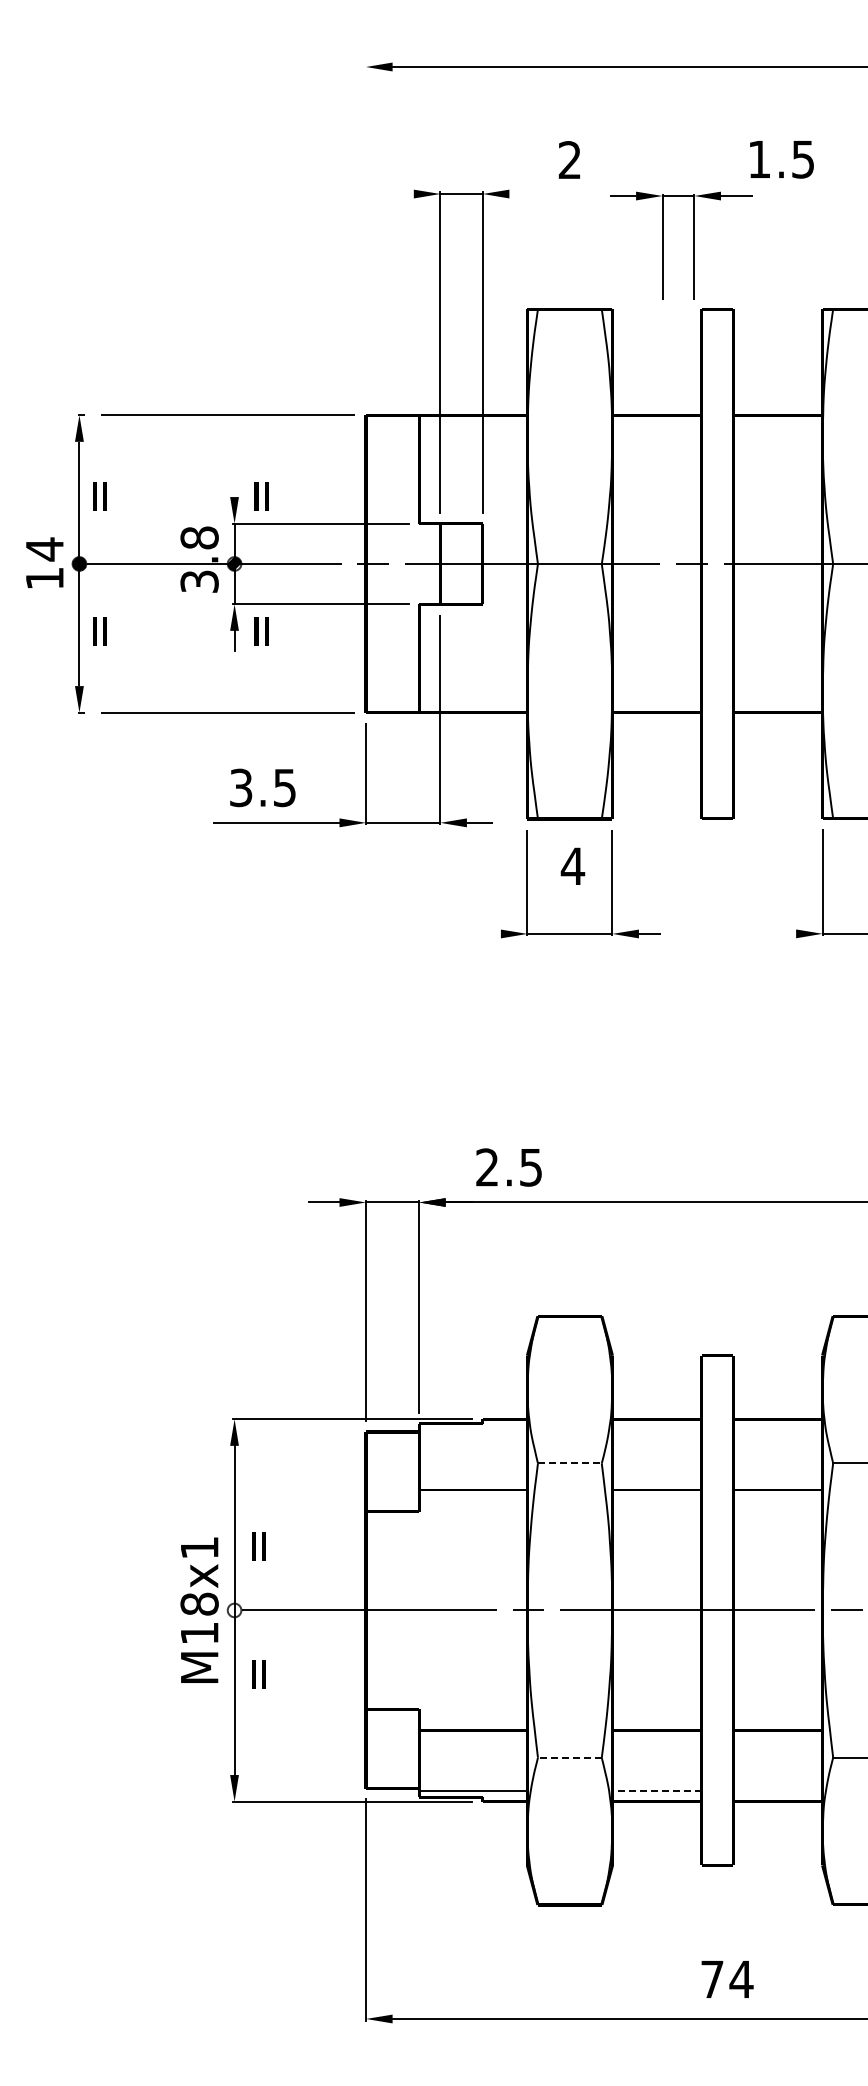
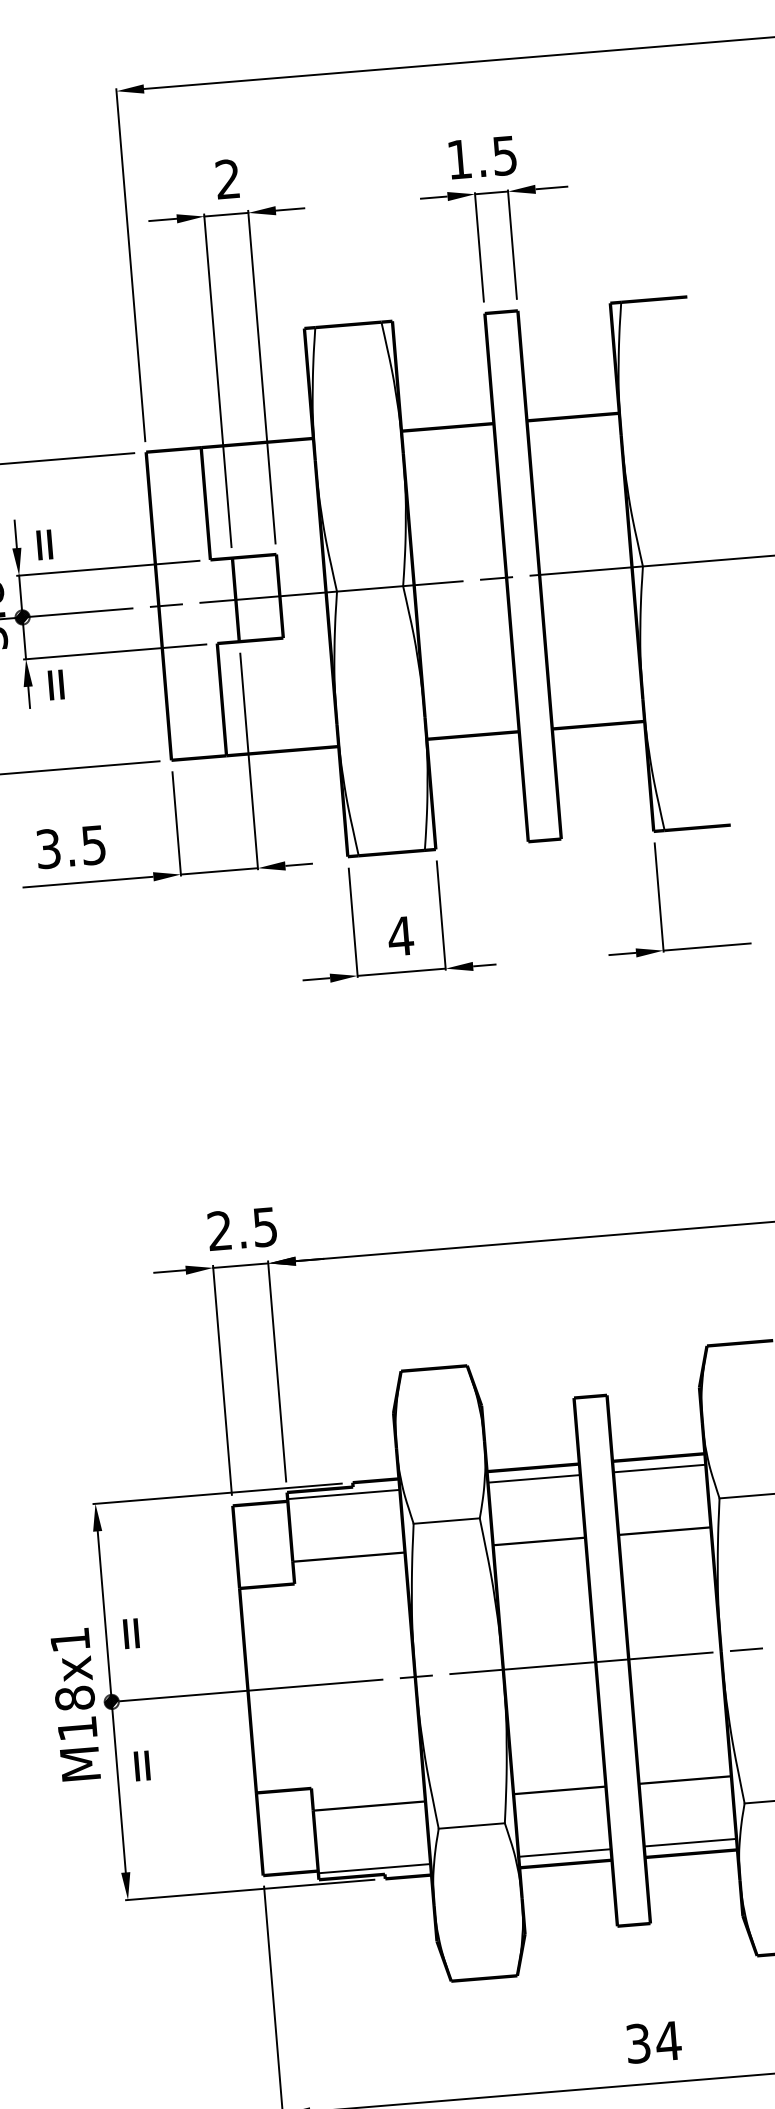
text: (568, 159) -> (226, 178), moved
text: (781, 159) -> (482, 157), moved
line: (400, 194) -> (163, 220), added
line: (522, 194) -> (289, 210), added
line: (366, 234) -> (131, 264), added
part: (693, 245) -> (511, 242), moved
line: (234, 483) -> (15, 534), added
text: (572, 865) -> (400, 935), moved
line: (487, 933) -> (316, 978), added
line: (782, 933) -> (621, 953), added
text: (508, 1167) -> (241, 1229), moved
line: (473, 1429) -> (343, 1494), added
line: (656, 1429) -> (533, 1478), added
line: (777, 1429) -> (658, 1468), added
line: (569, 1463) -> (446, 1521), dashed -> solid
hatch: (234, 1610) -> (111, 1701), added
line: (569, 1757) -> (471, 1825), dashed -> solid
line: (657, 1790) -> (565, 1852), dashed -> solid
line: (777, 1790) -> (689, 1842), added
text: (712, 1979) -> (638, 2043), 74 -> 34

